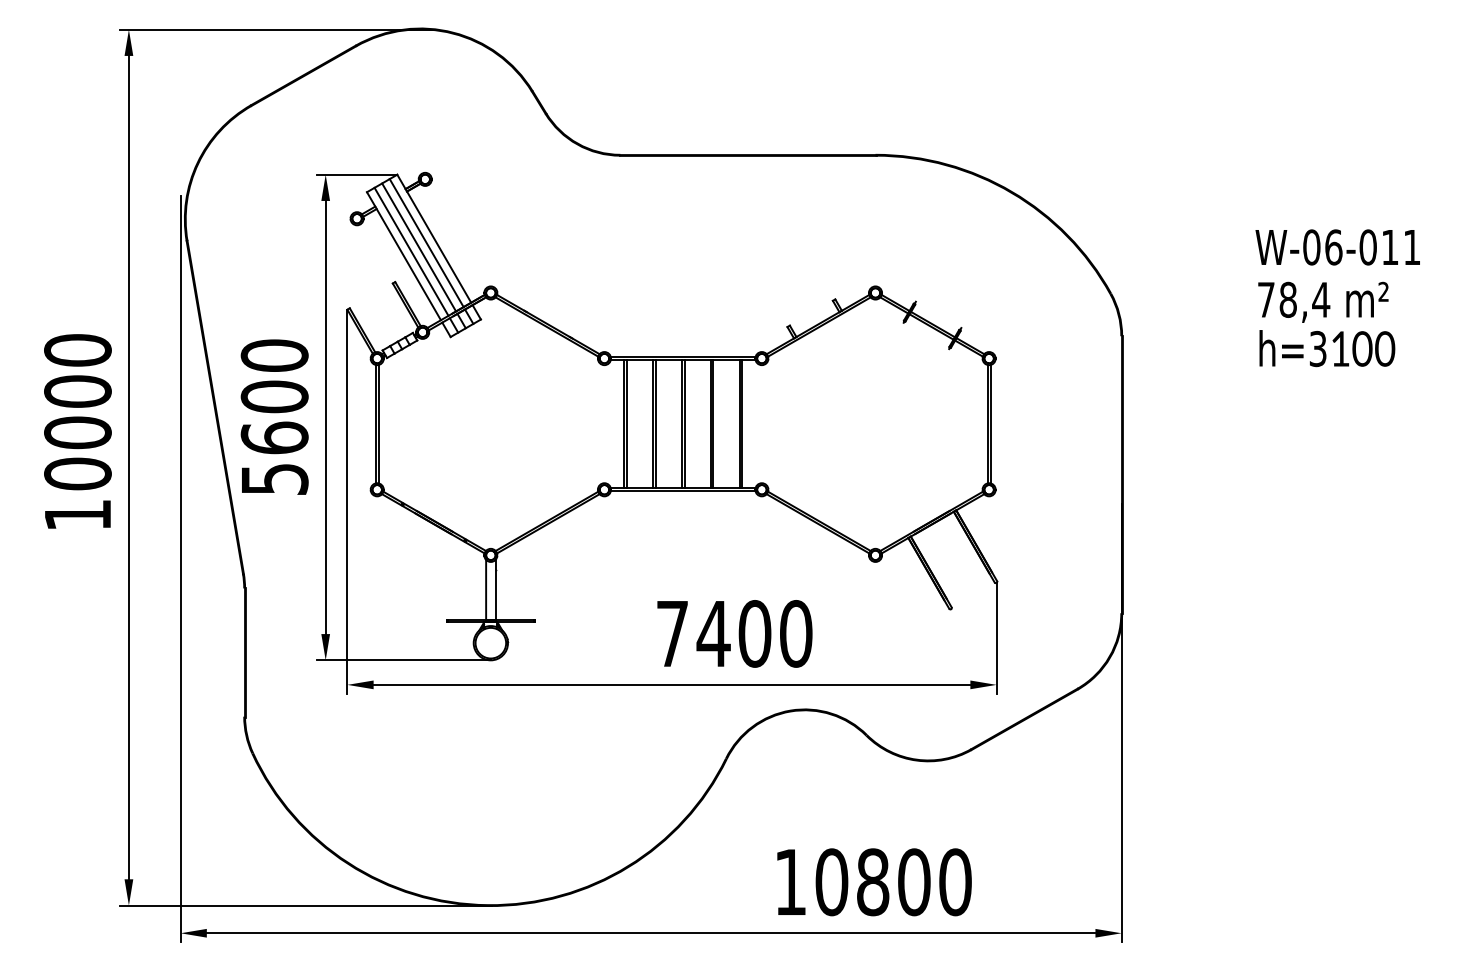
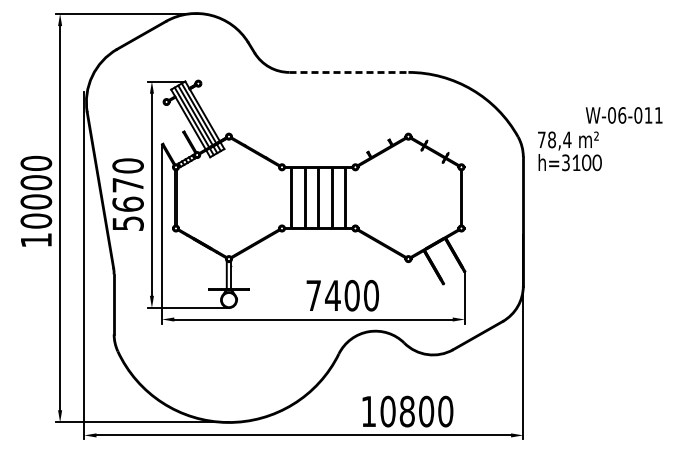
line: (747, 155) -> (348, 72), solid -> dashed
text: (1325, 324) -> (569, 151), moved
text: (273, 395) -> (127, 184), 5600 -> 5670

